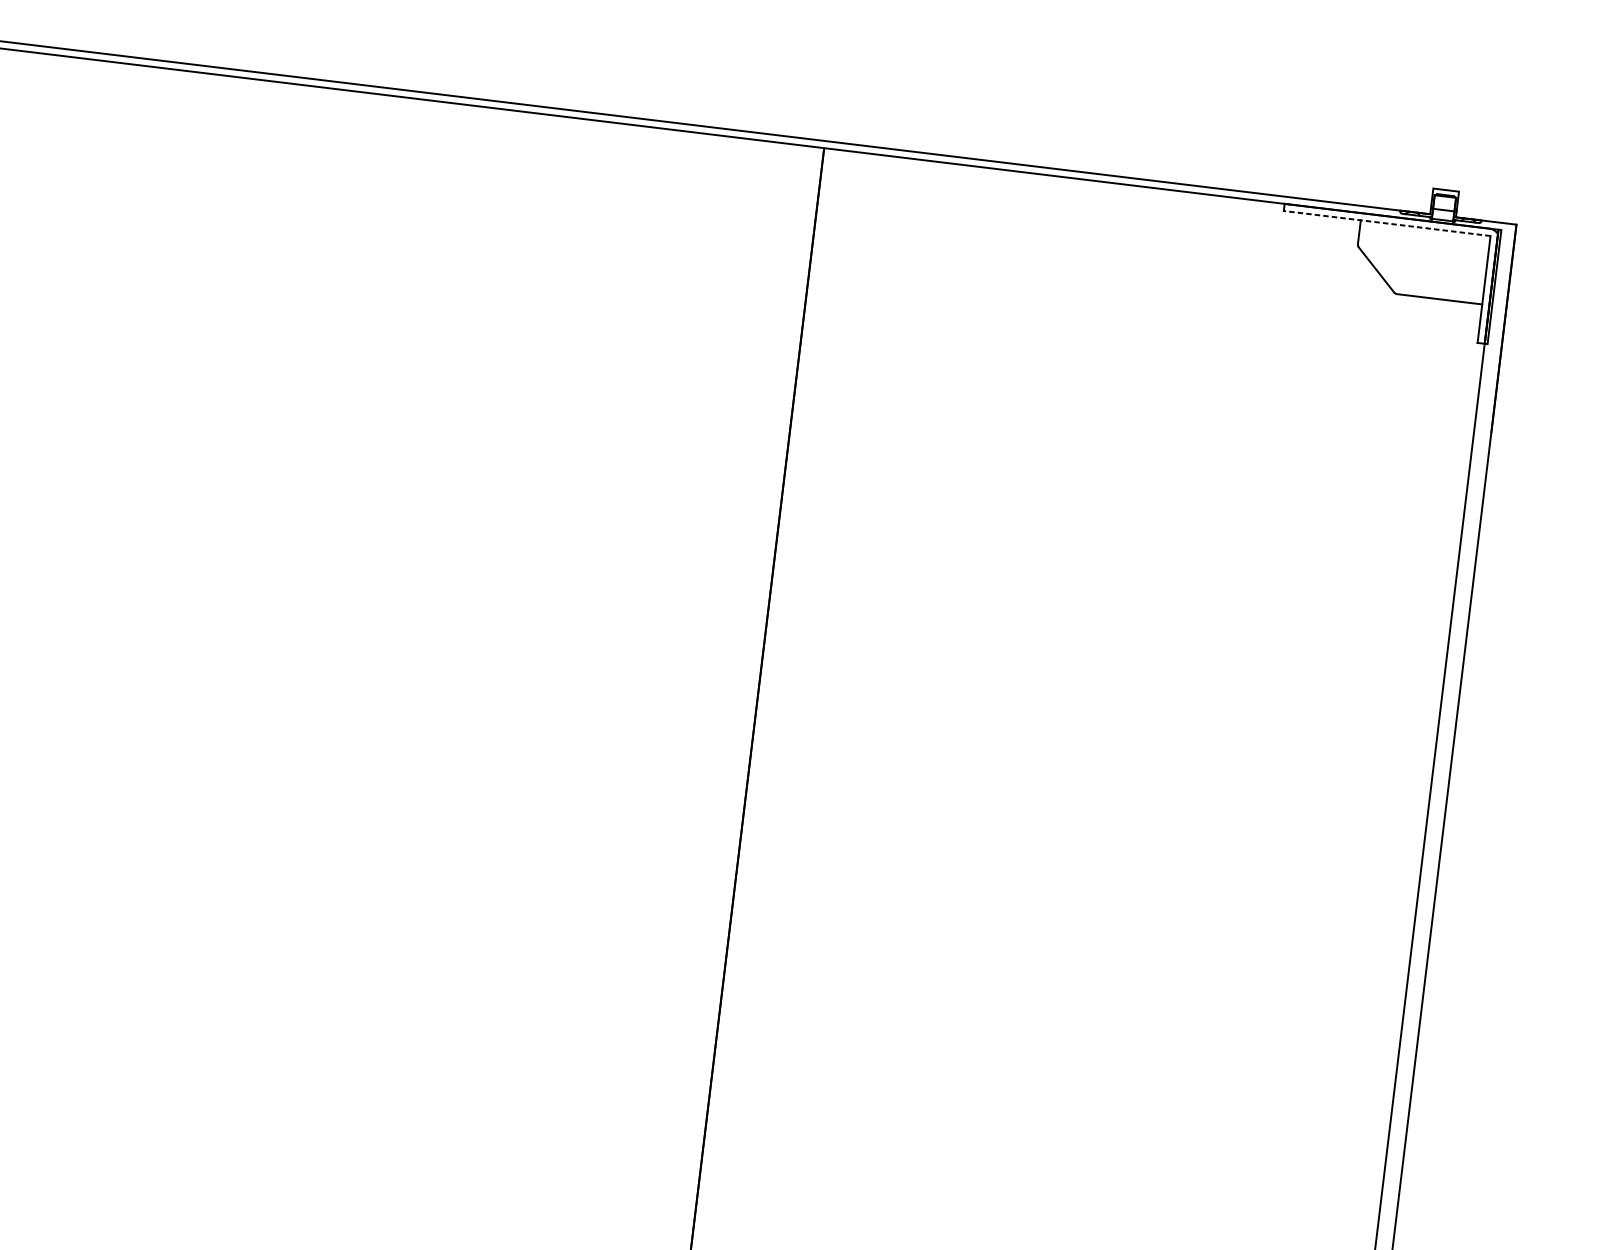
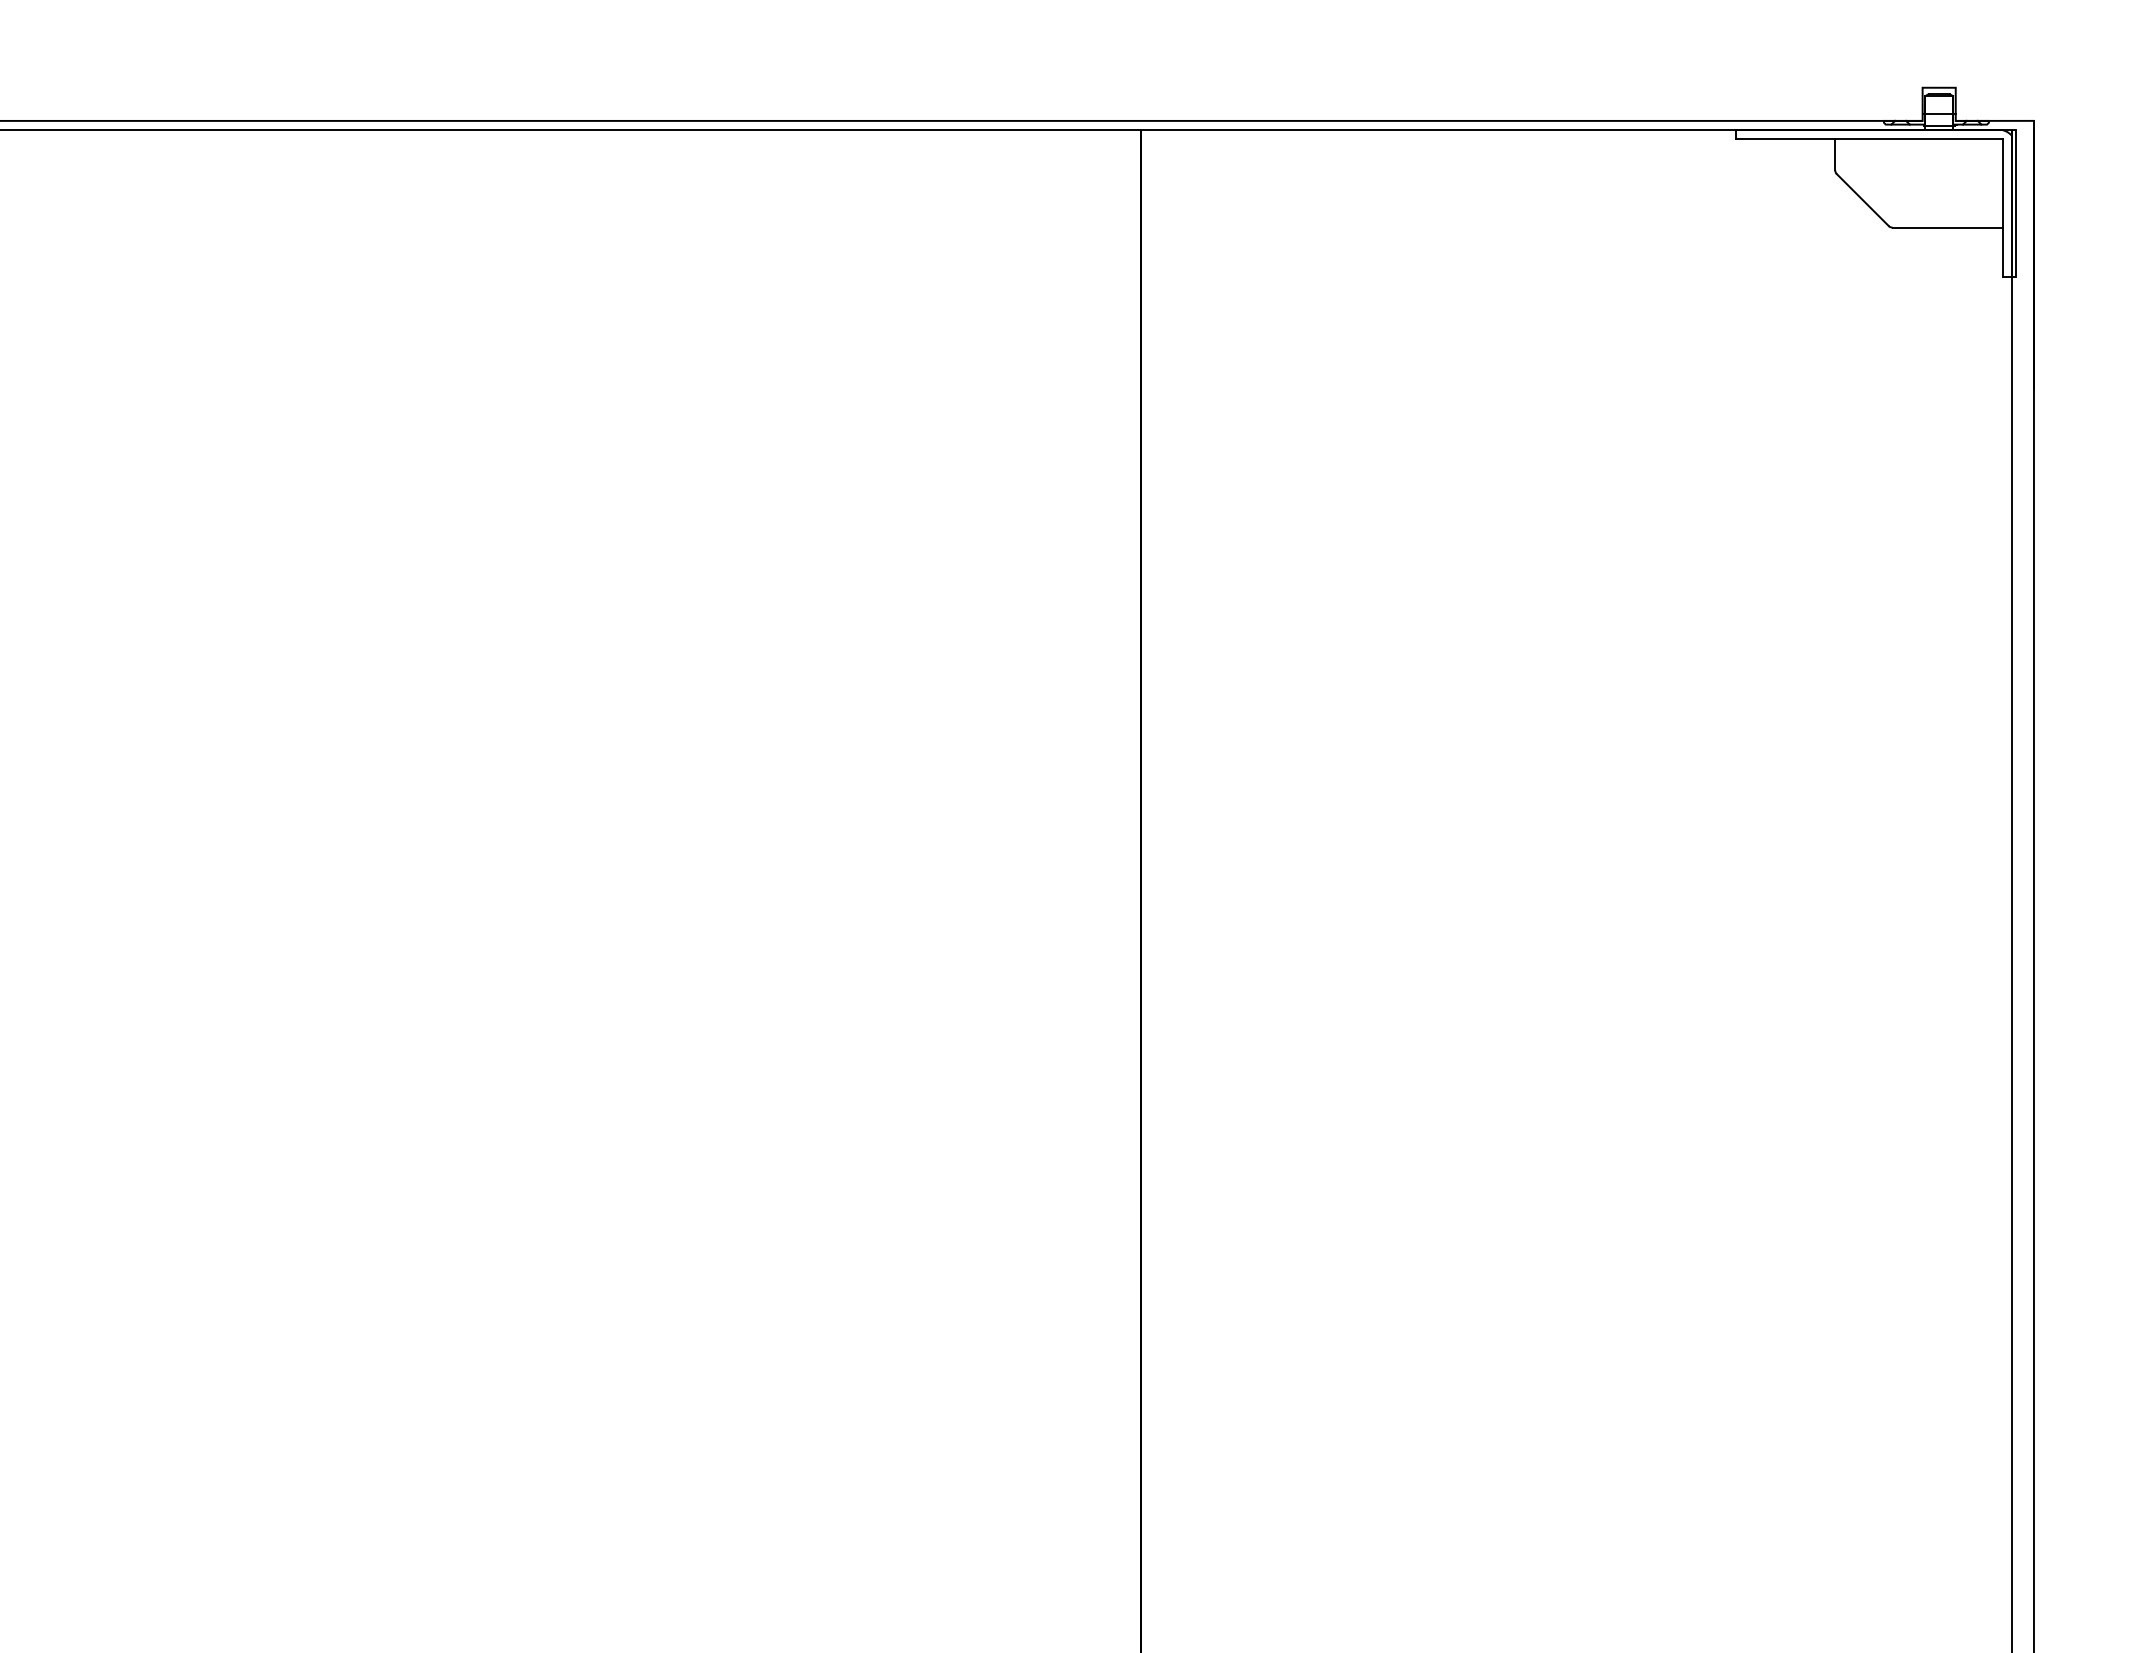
line: (1386, 223) -> (1868, 139), dashed -> solid

